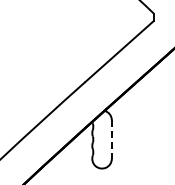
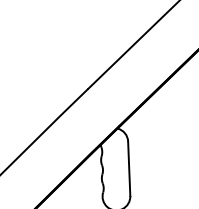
line: (111, 140) -> (128, 170), dashed -> solid

